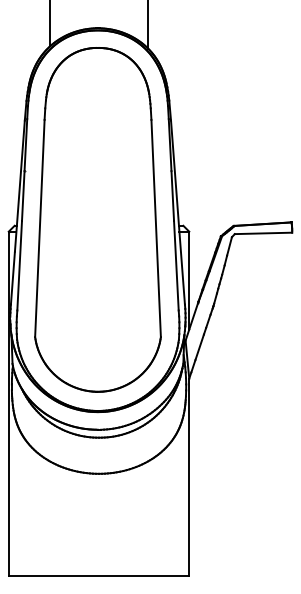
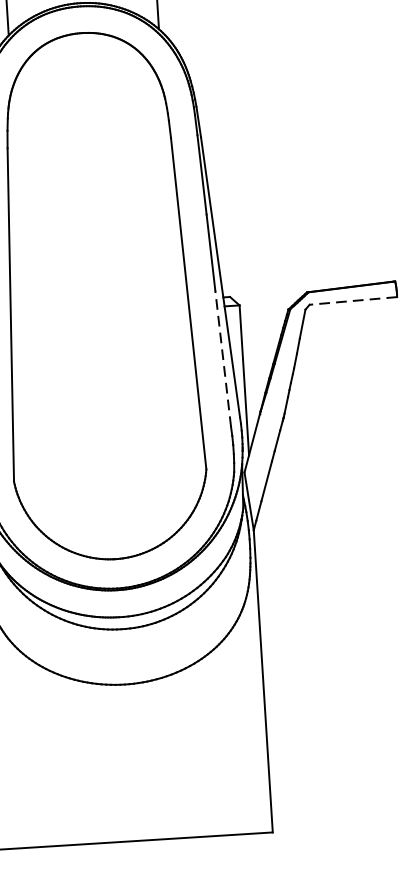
line: (263, 233) -> (353, 301), solid -> dashed
line: (176, 265) -> (223, 358), solid -> dashed

